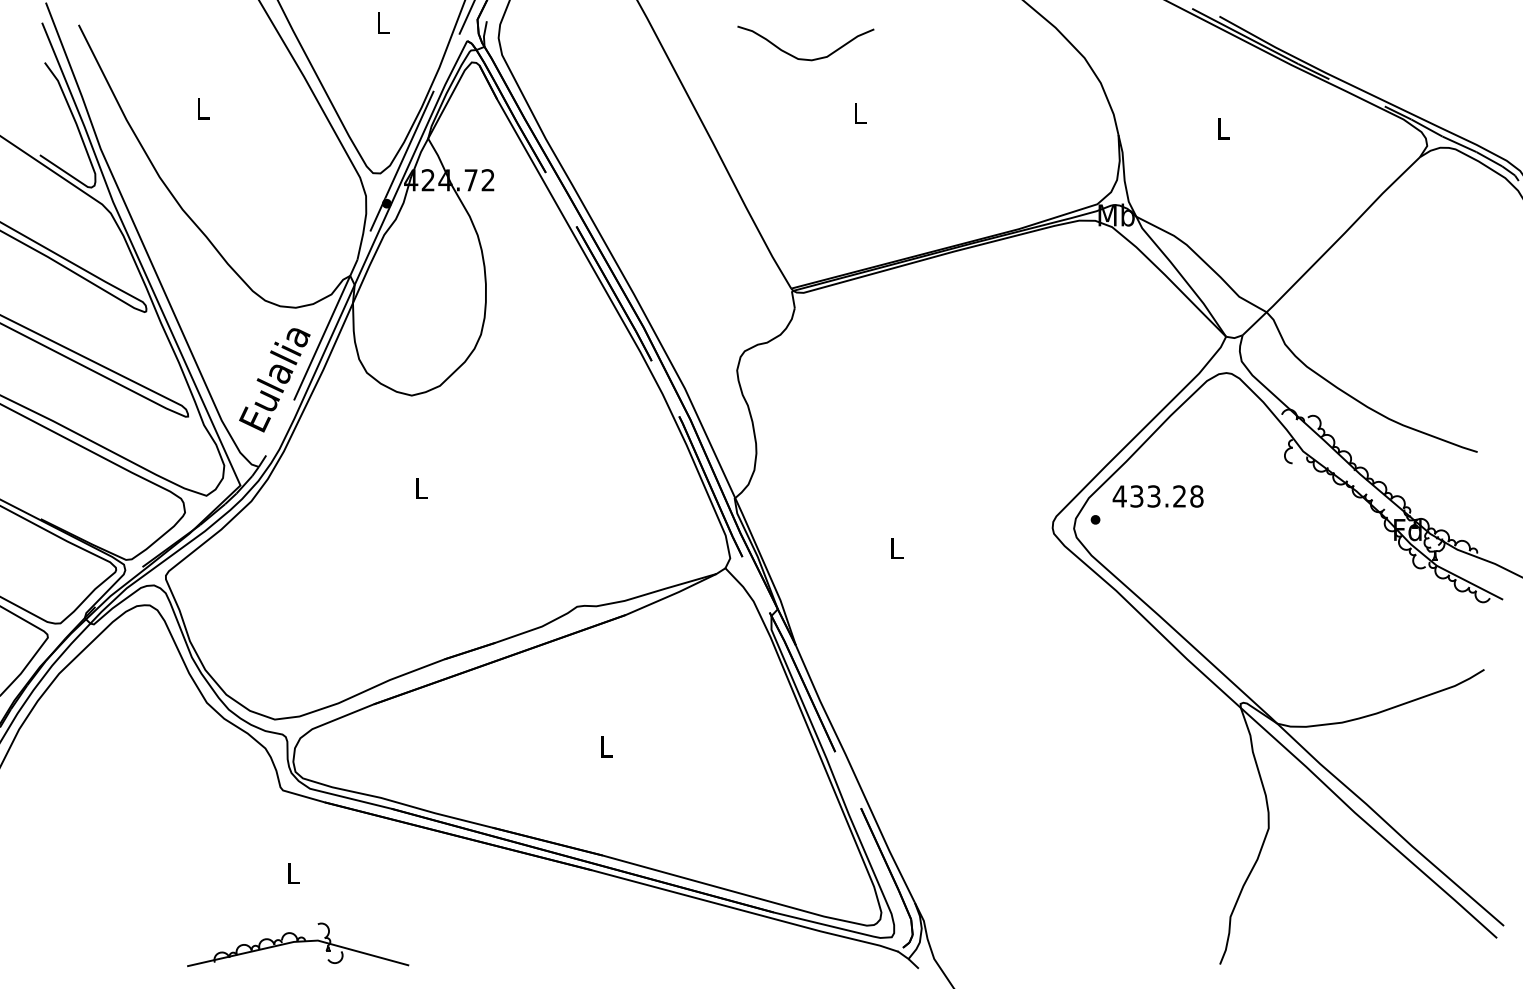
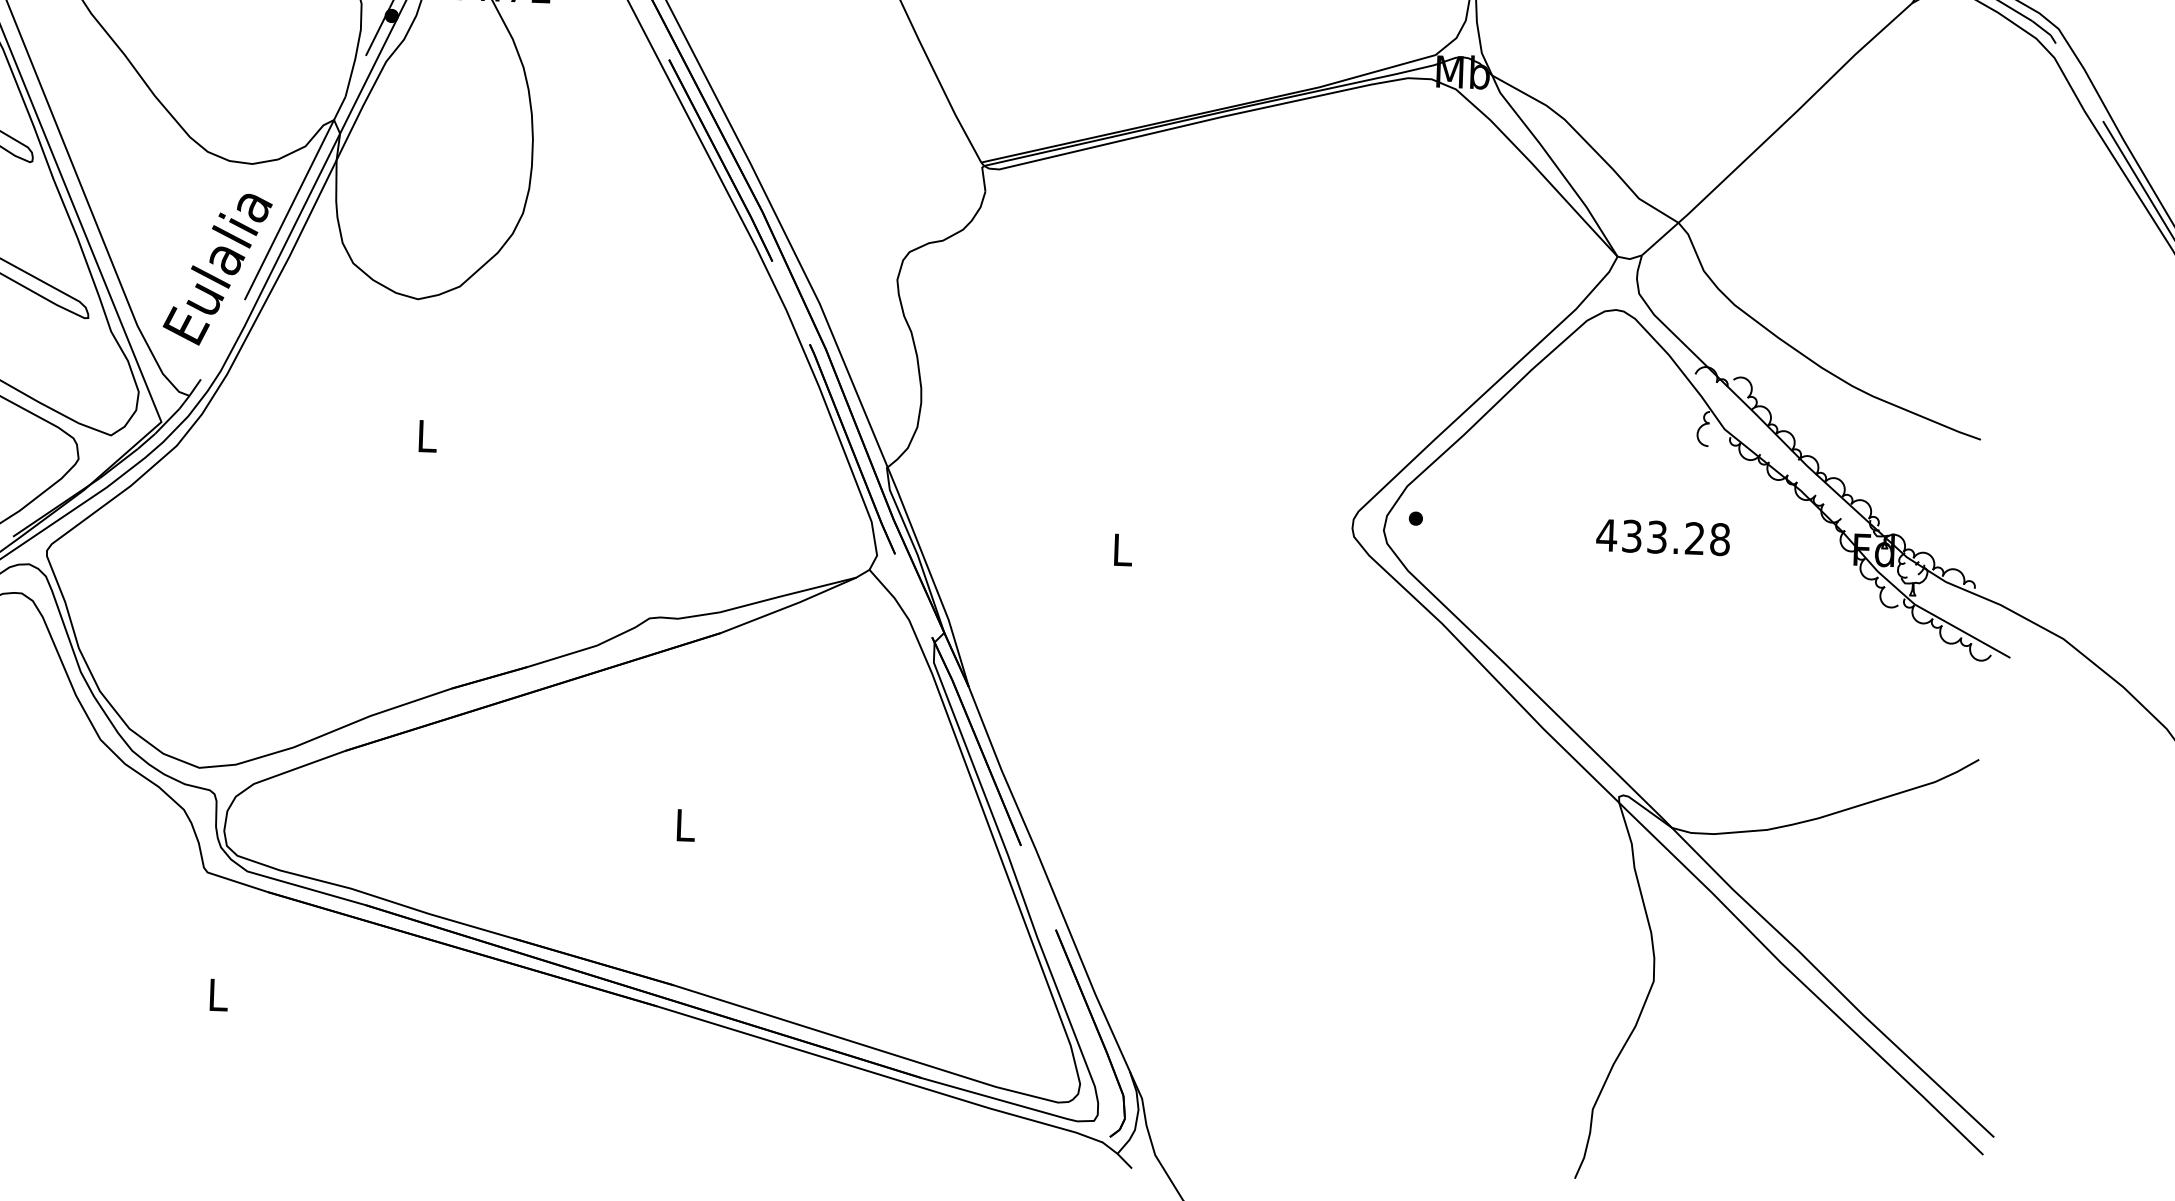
text: (1157, 496) -> (1662, 537), moved
part: (298, 944) -> (221, 1099), removed

